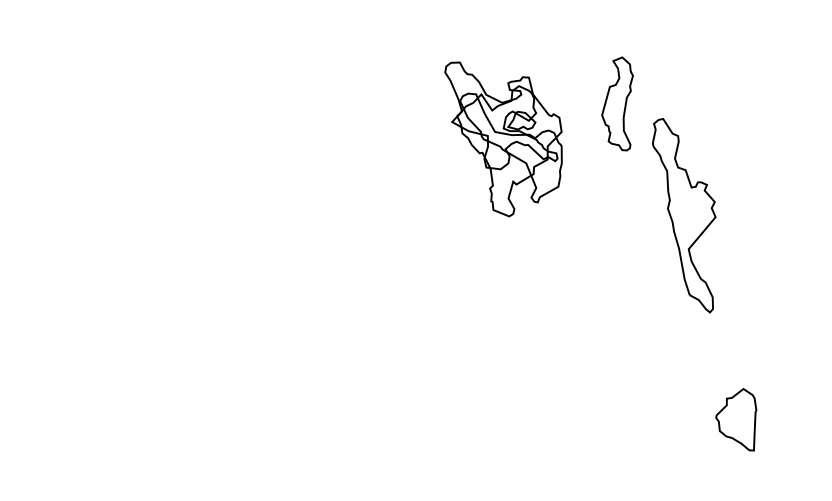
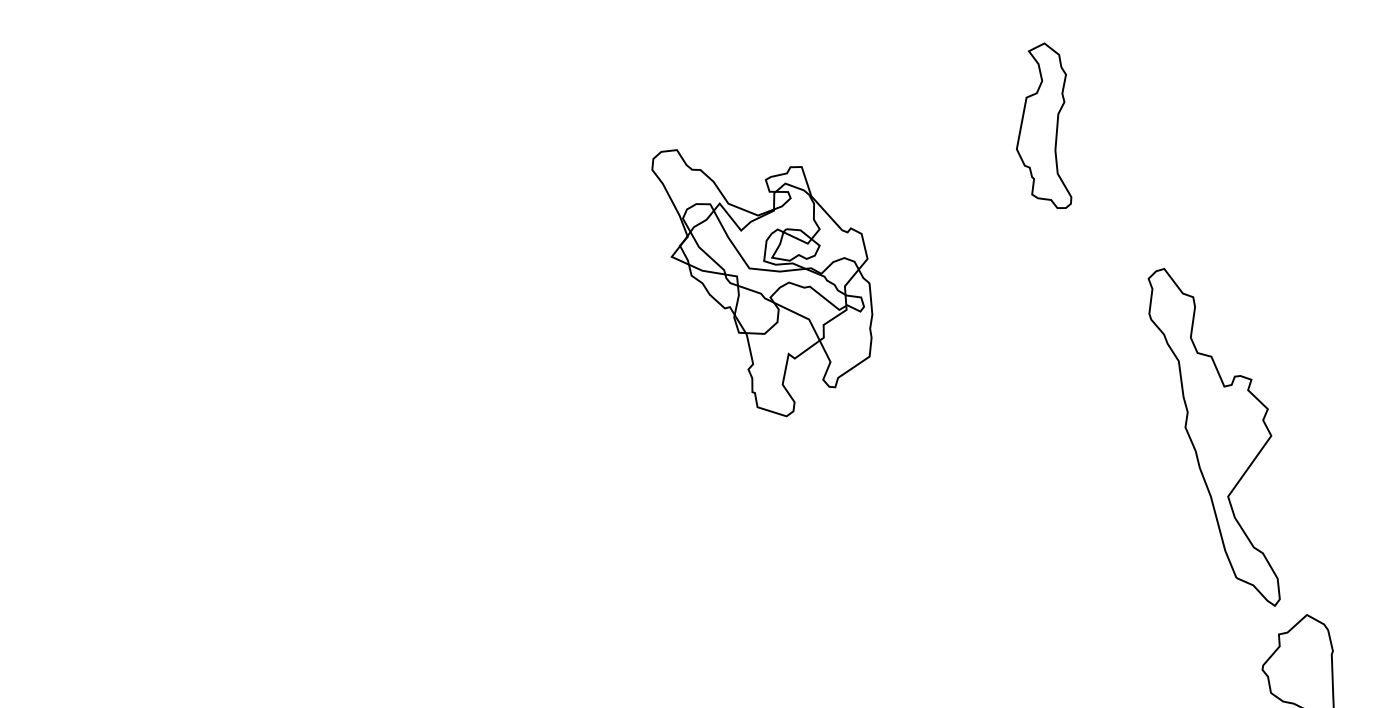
part: (503, 139) -> (765, 280), moved
part: (684, 215) -> (1215, 437), moved

